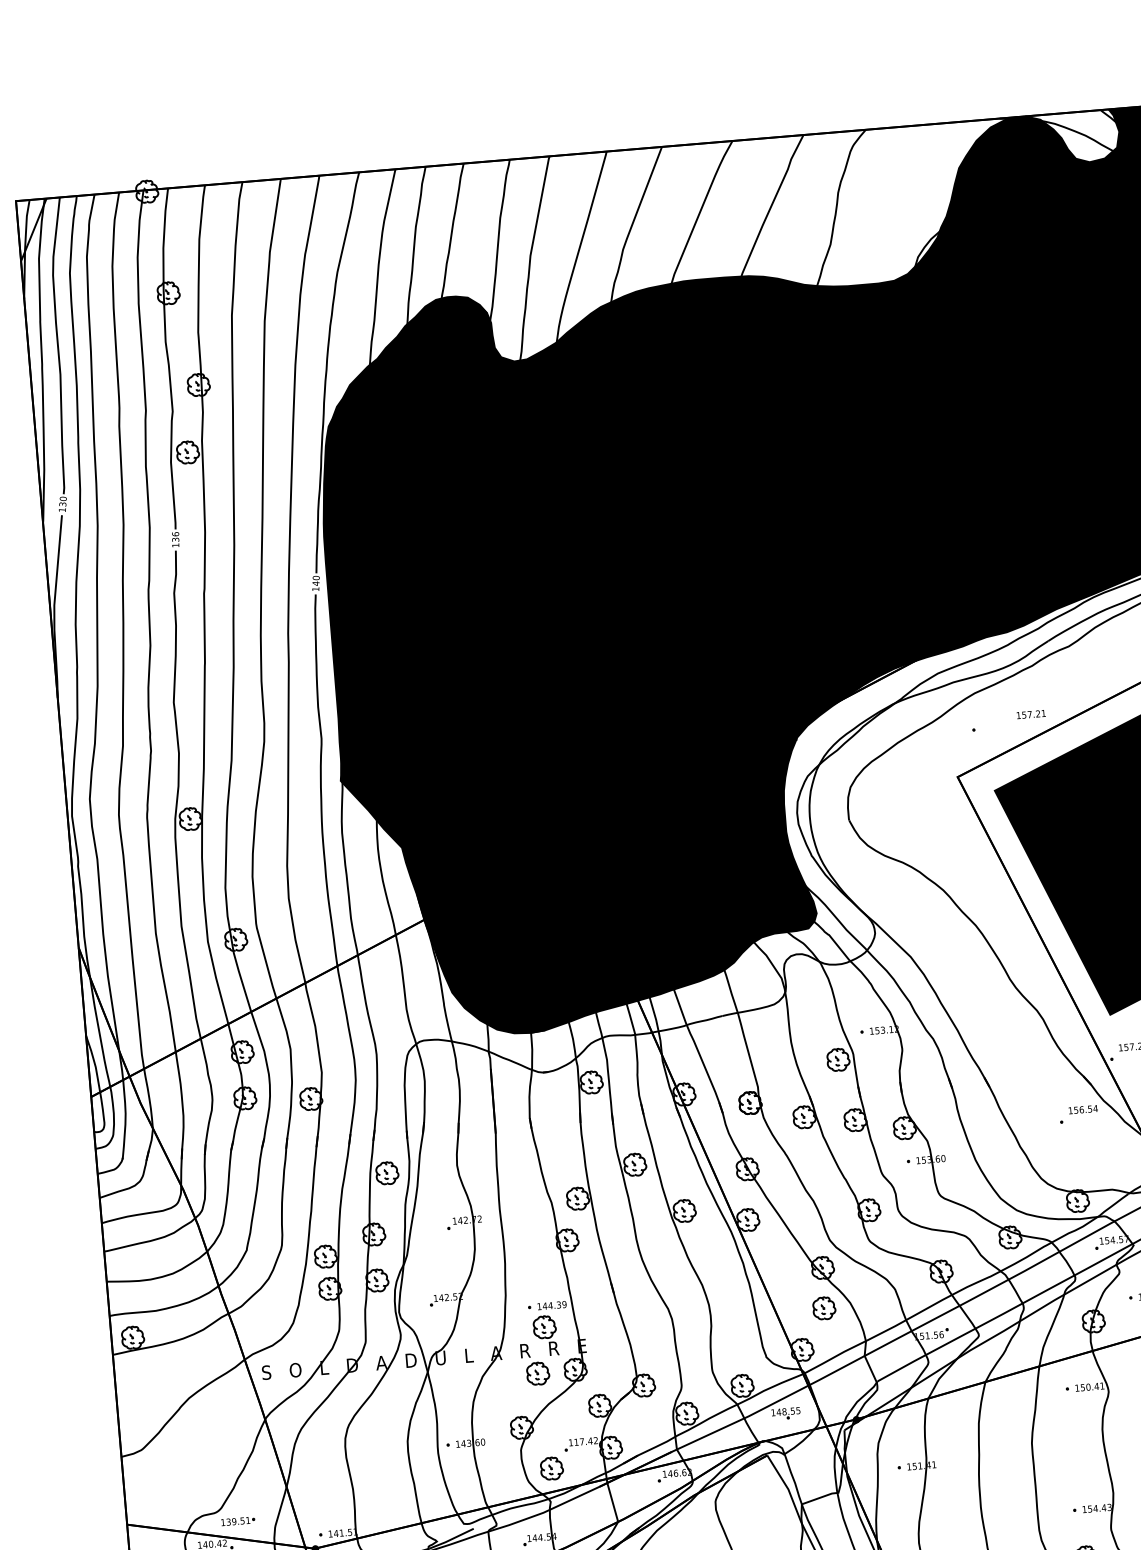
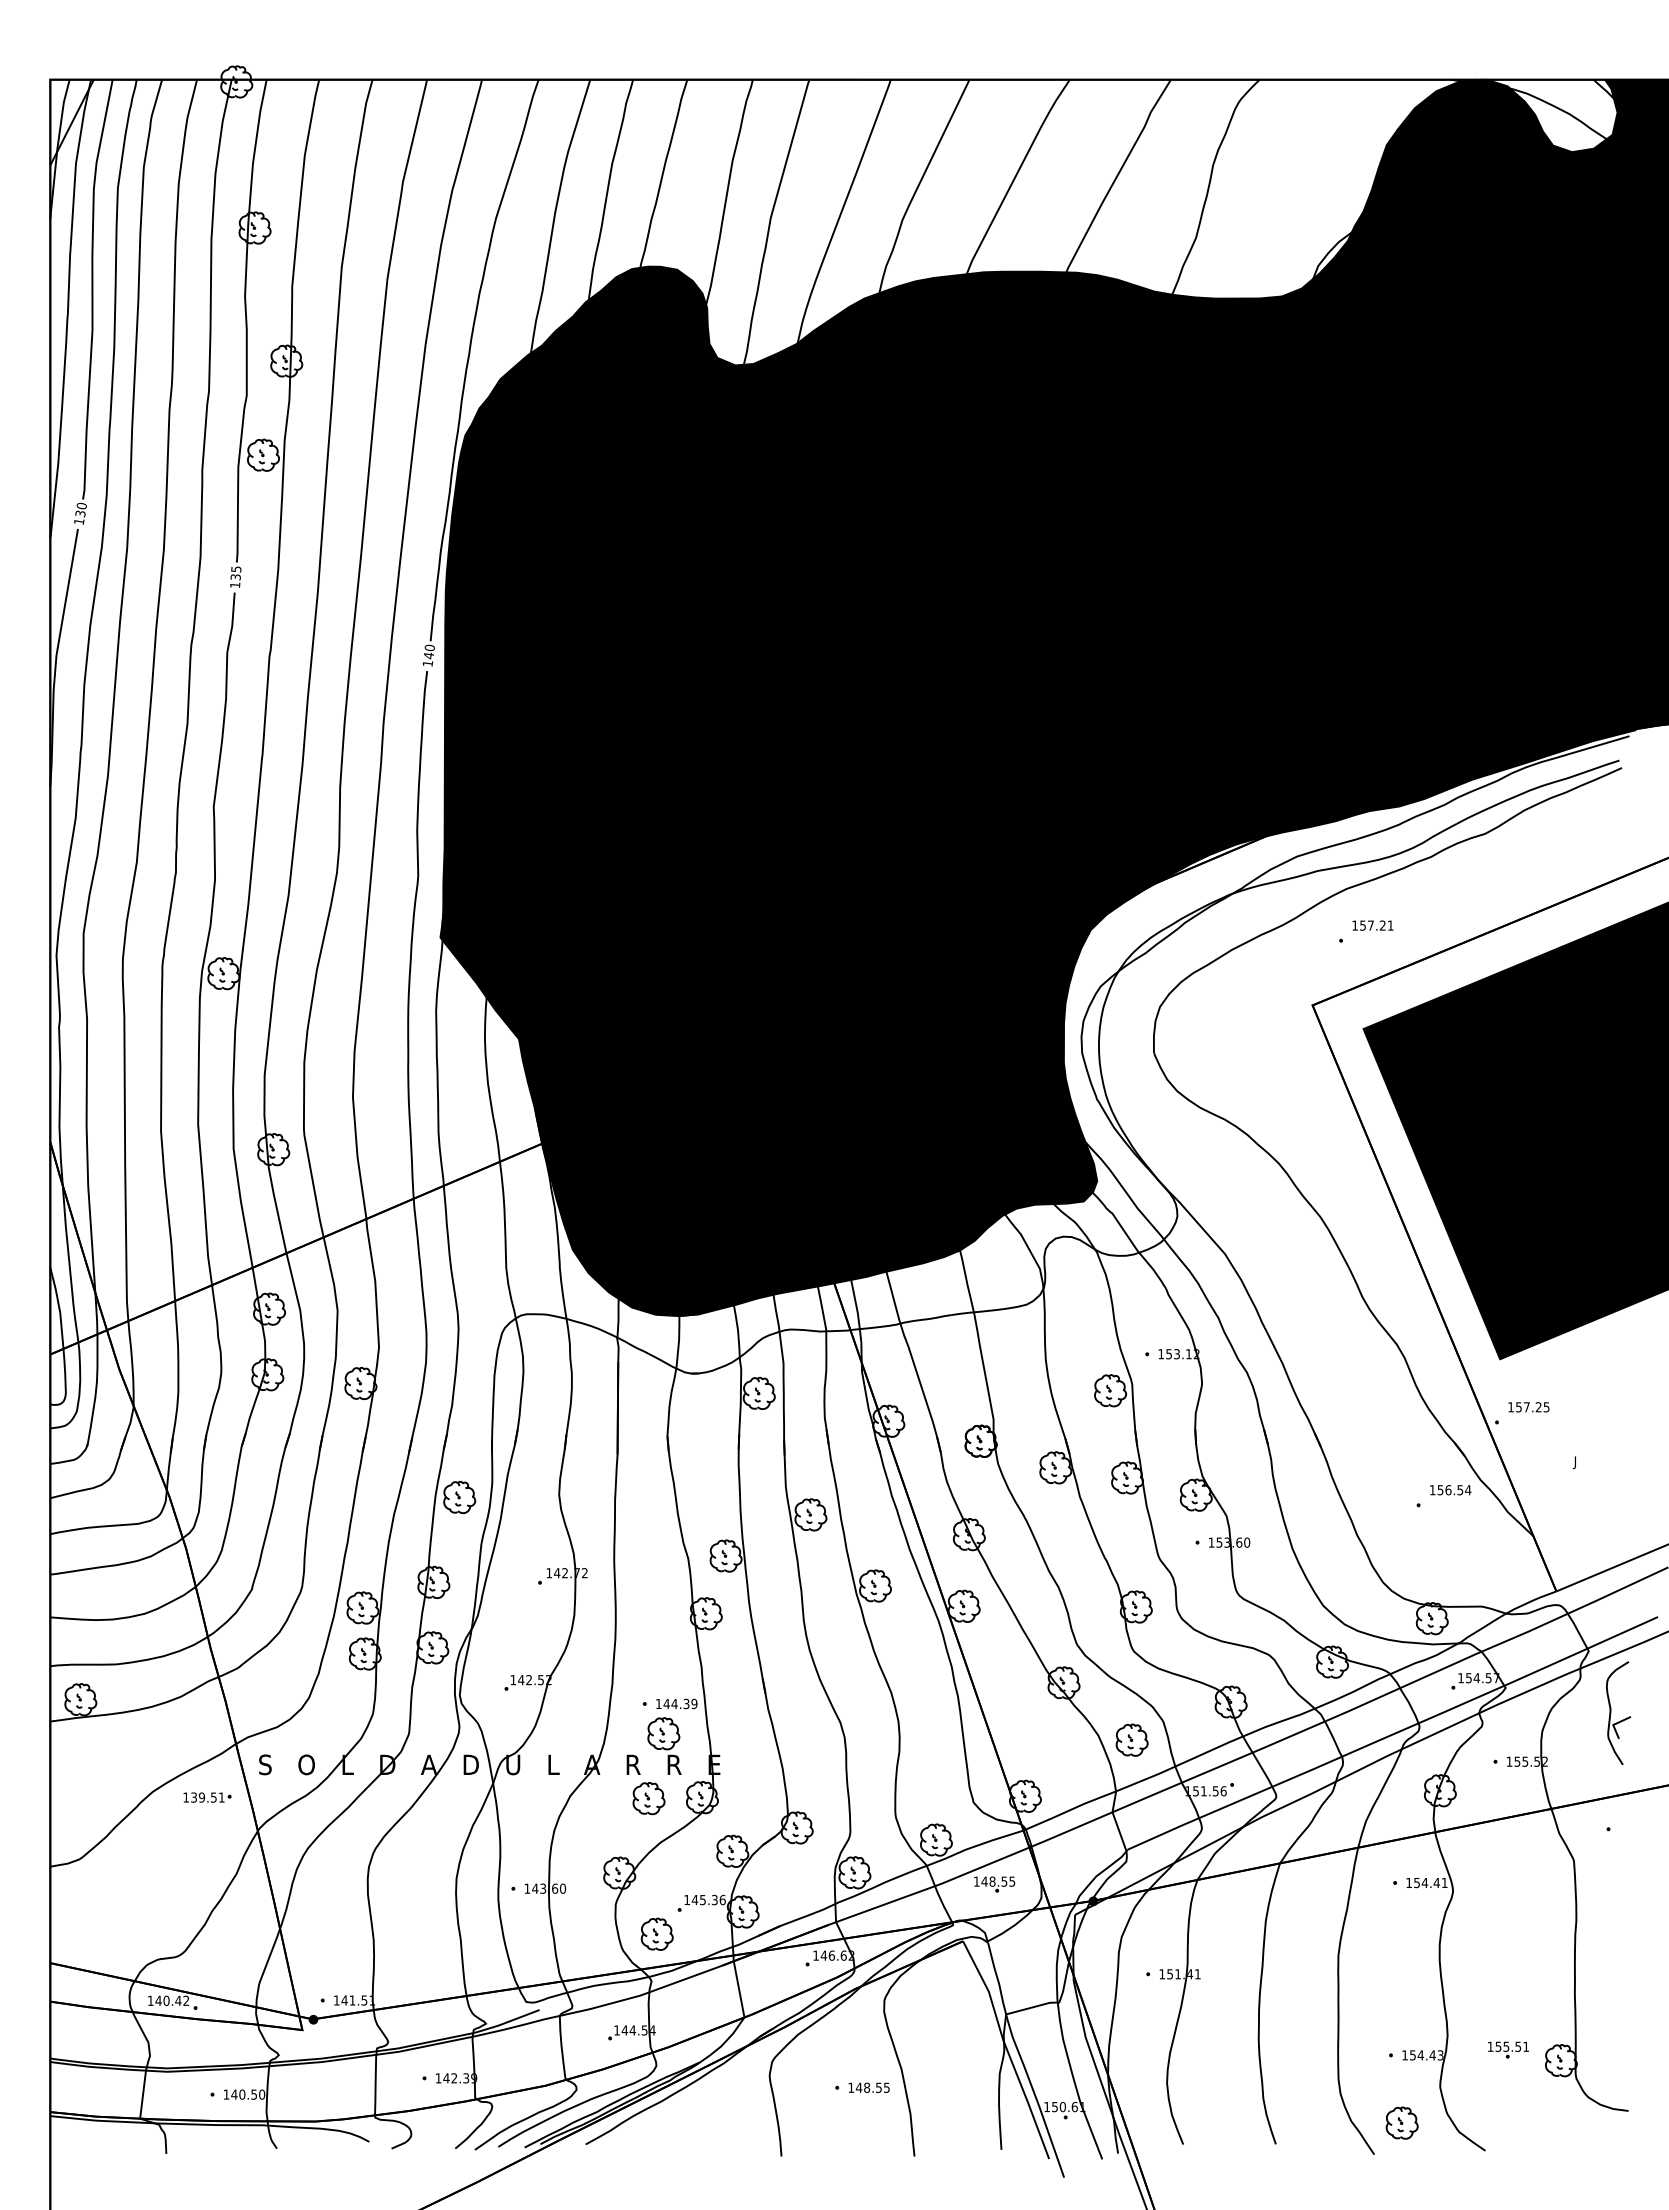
text: (175, 534) -> (236, 569), 136 -> 135
text: (1030, 714) -> (1372, 925), moved
part: (823, 1307) -> (1131, 1739), moved
text: (1088, 1386) -> (1424, 1882), 150.41 -> 154.41
text: (585, 1441) -> (708, 1899), 117.42 -> 145.36
part: (238, 1521) -> (207, 1797), moved

